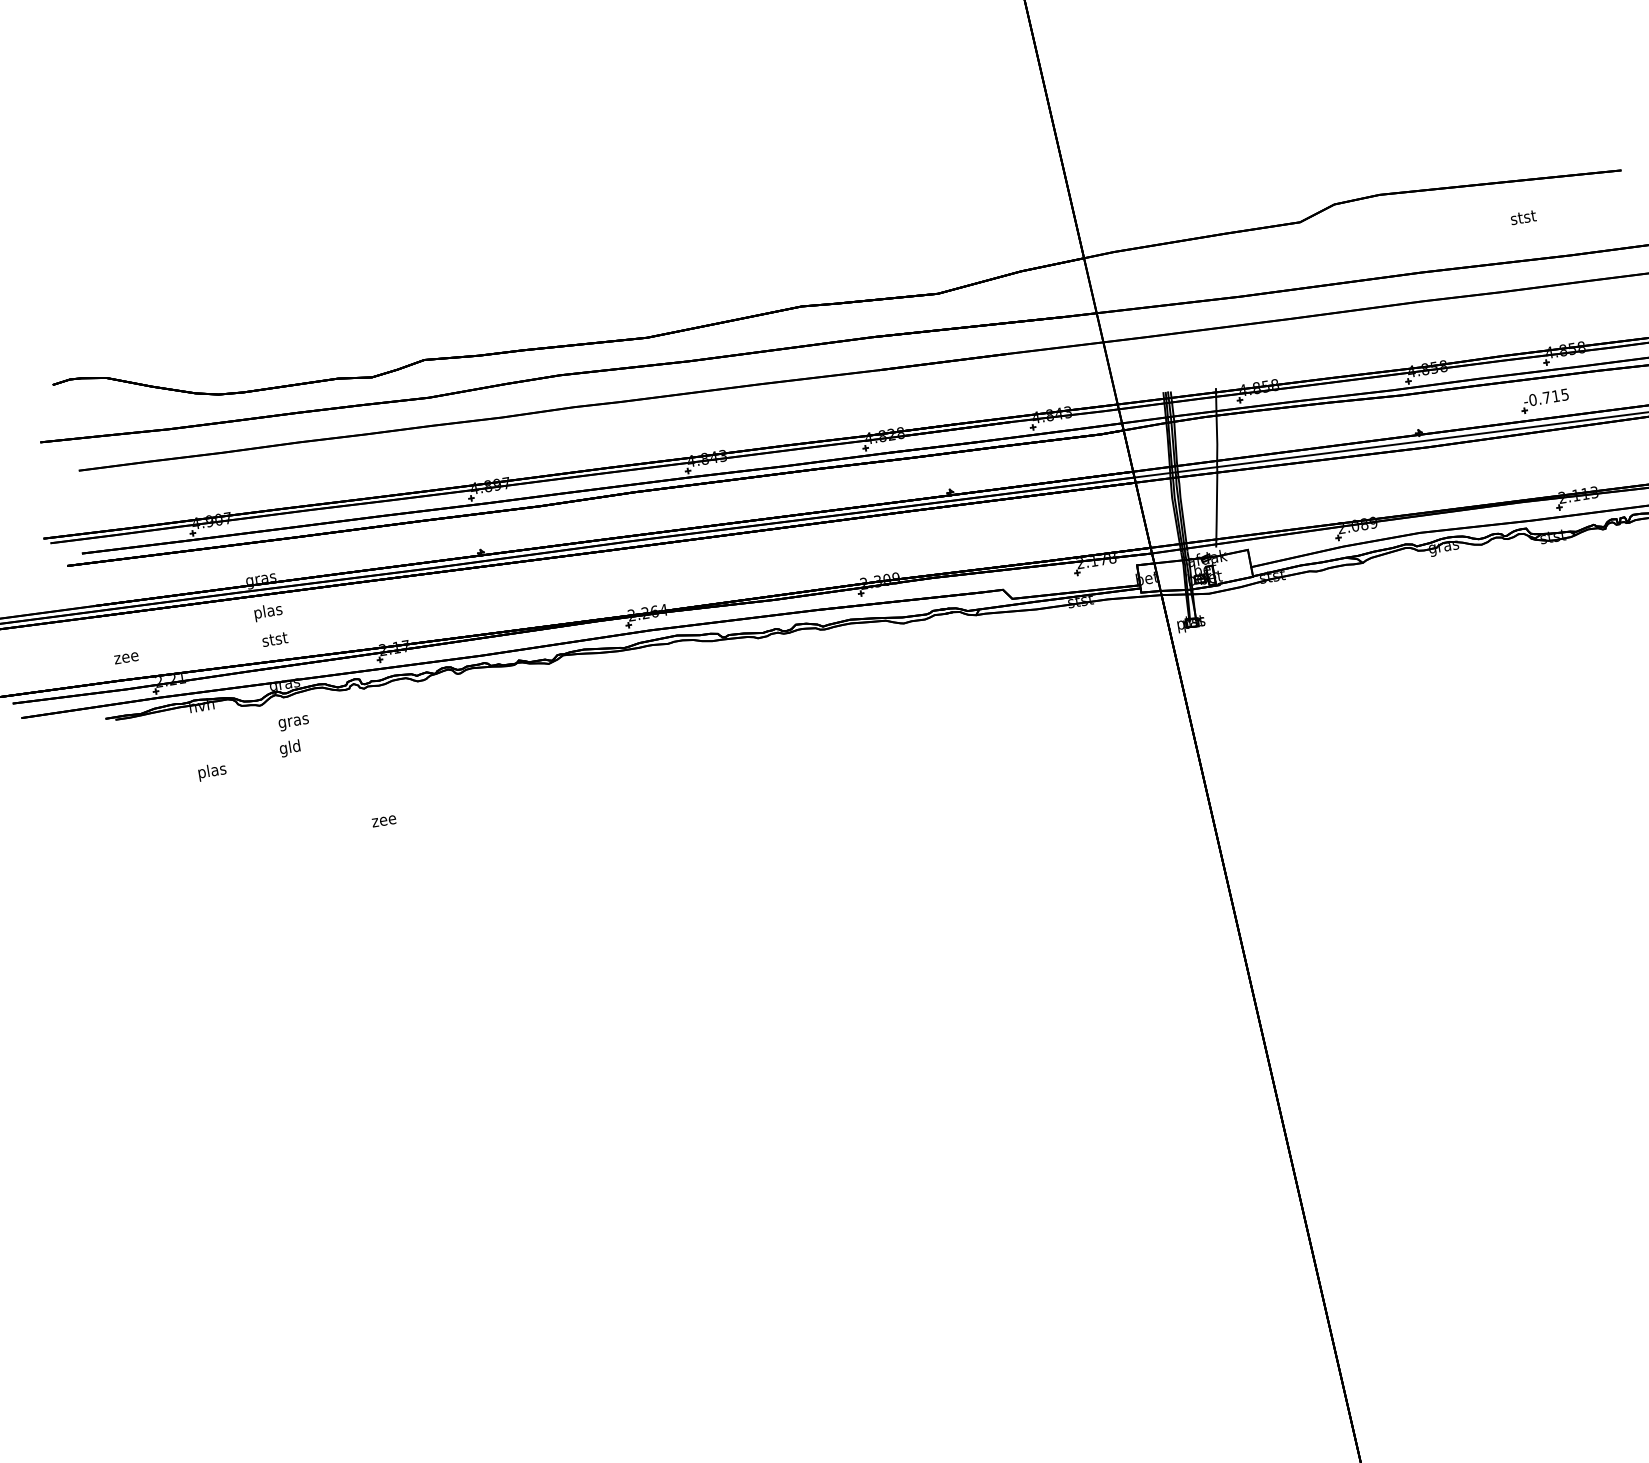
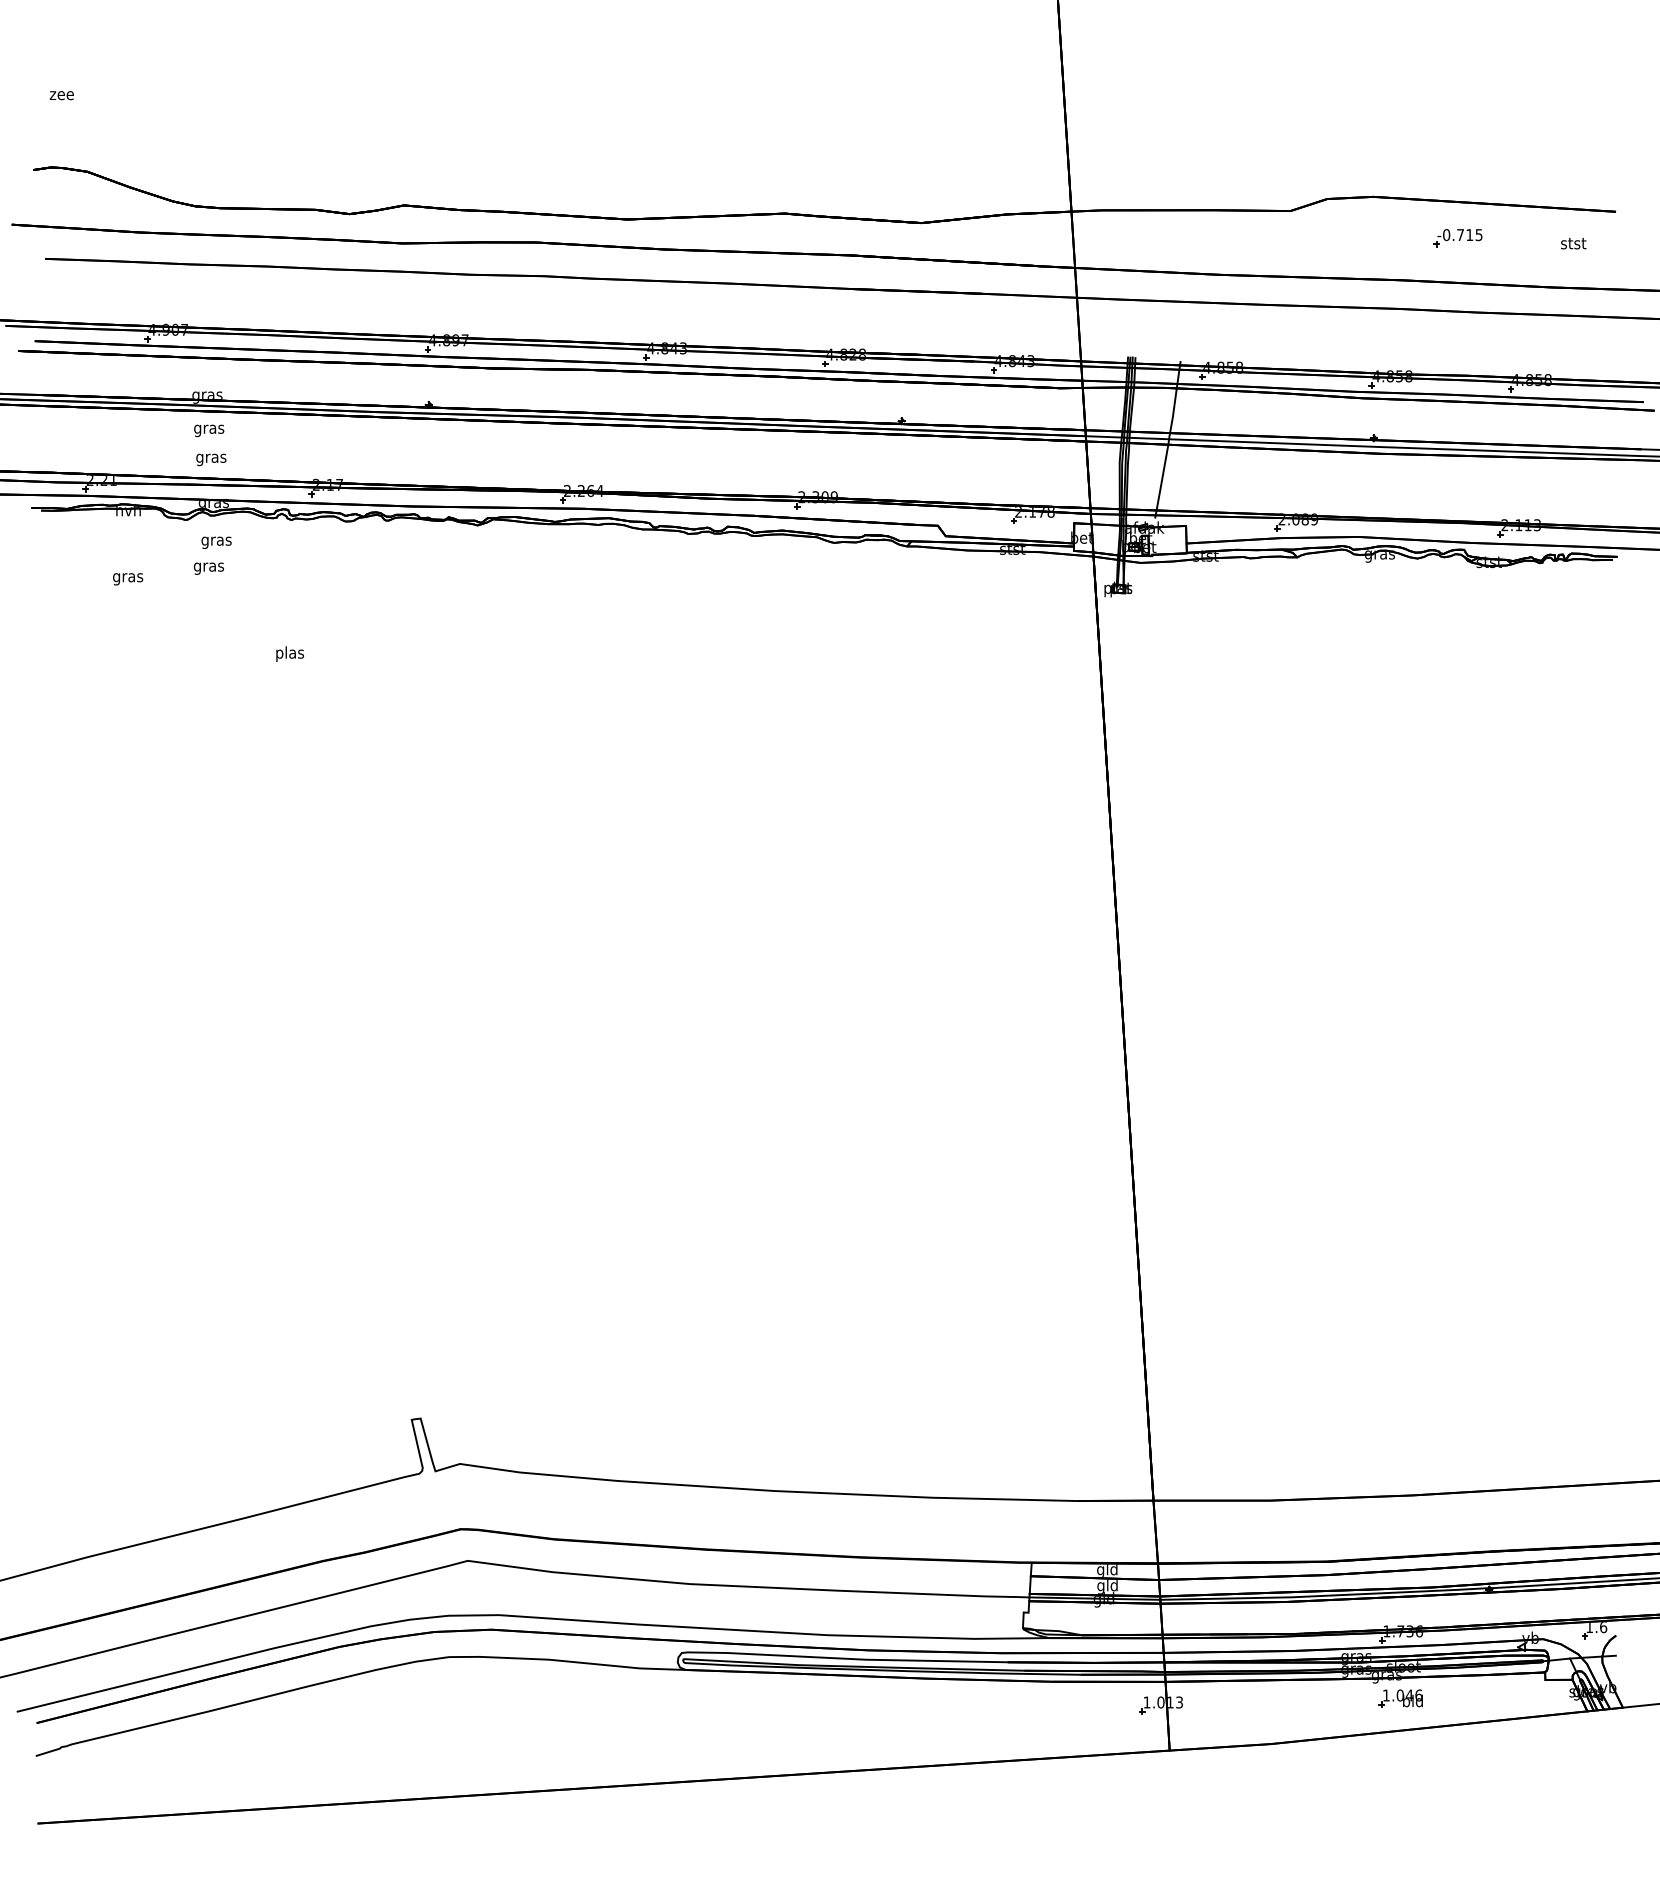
text: (1523, 217) -> (1573, 243), moved
part: (1544, 401) -> (1457, 238), moved
text: (268, 612) -> (209, 429), plas -> gras
text: (275, 640) -> (211, 458), stst -> gras
text: (126, 658) -> (61, 95), moved
text: (289, 747) -> (208, 566), gld -> gras
text: (212, 771) -> (128, 577), plas -> gras
text: (384, 820) -> (290, 653), zee -> plas

